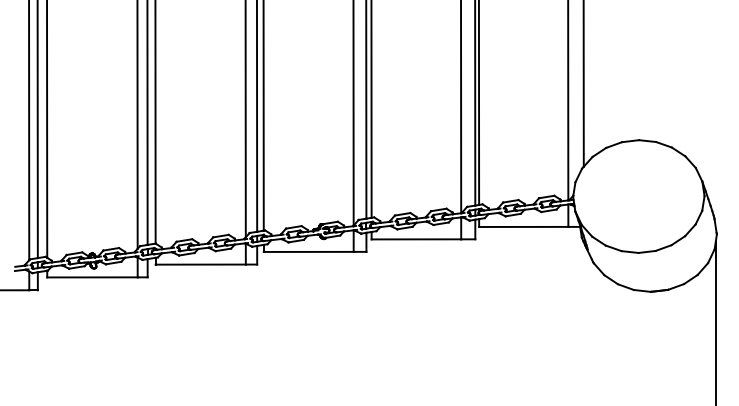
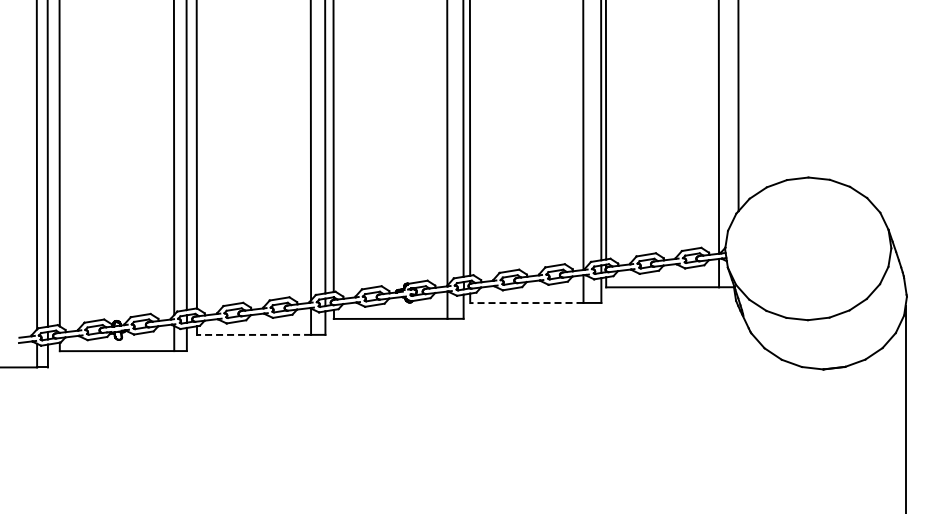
line: (416, 239) -> (526, 303), solid -> dashed
line: (200, 264) -> (253, 334), solid -> dashed

